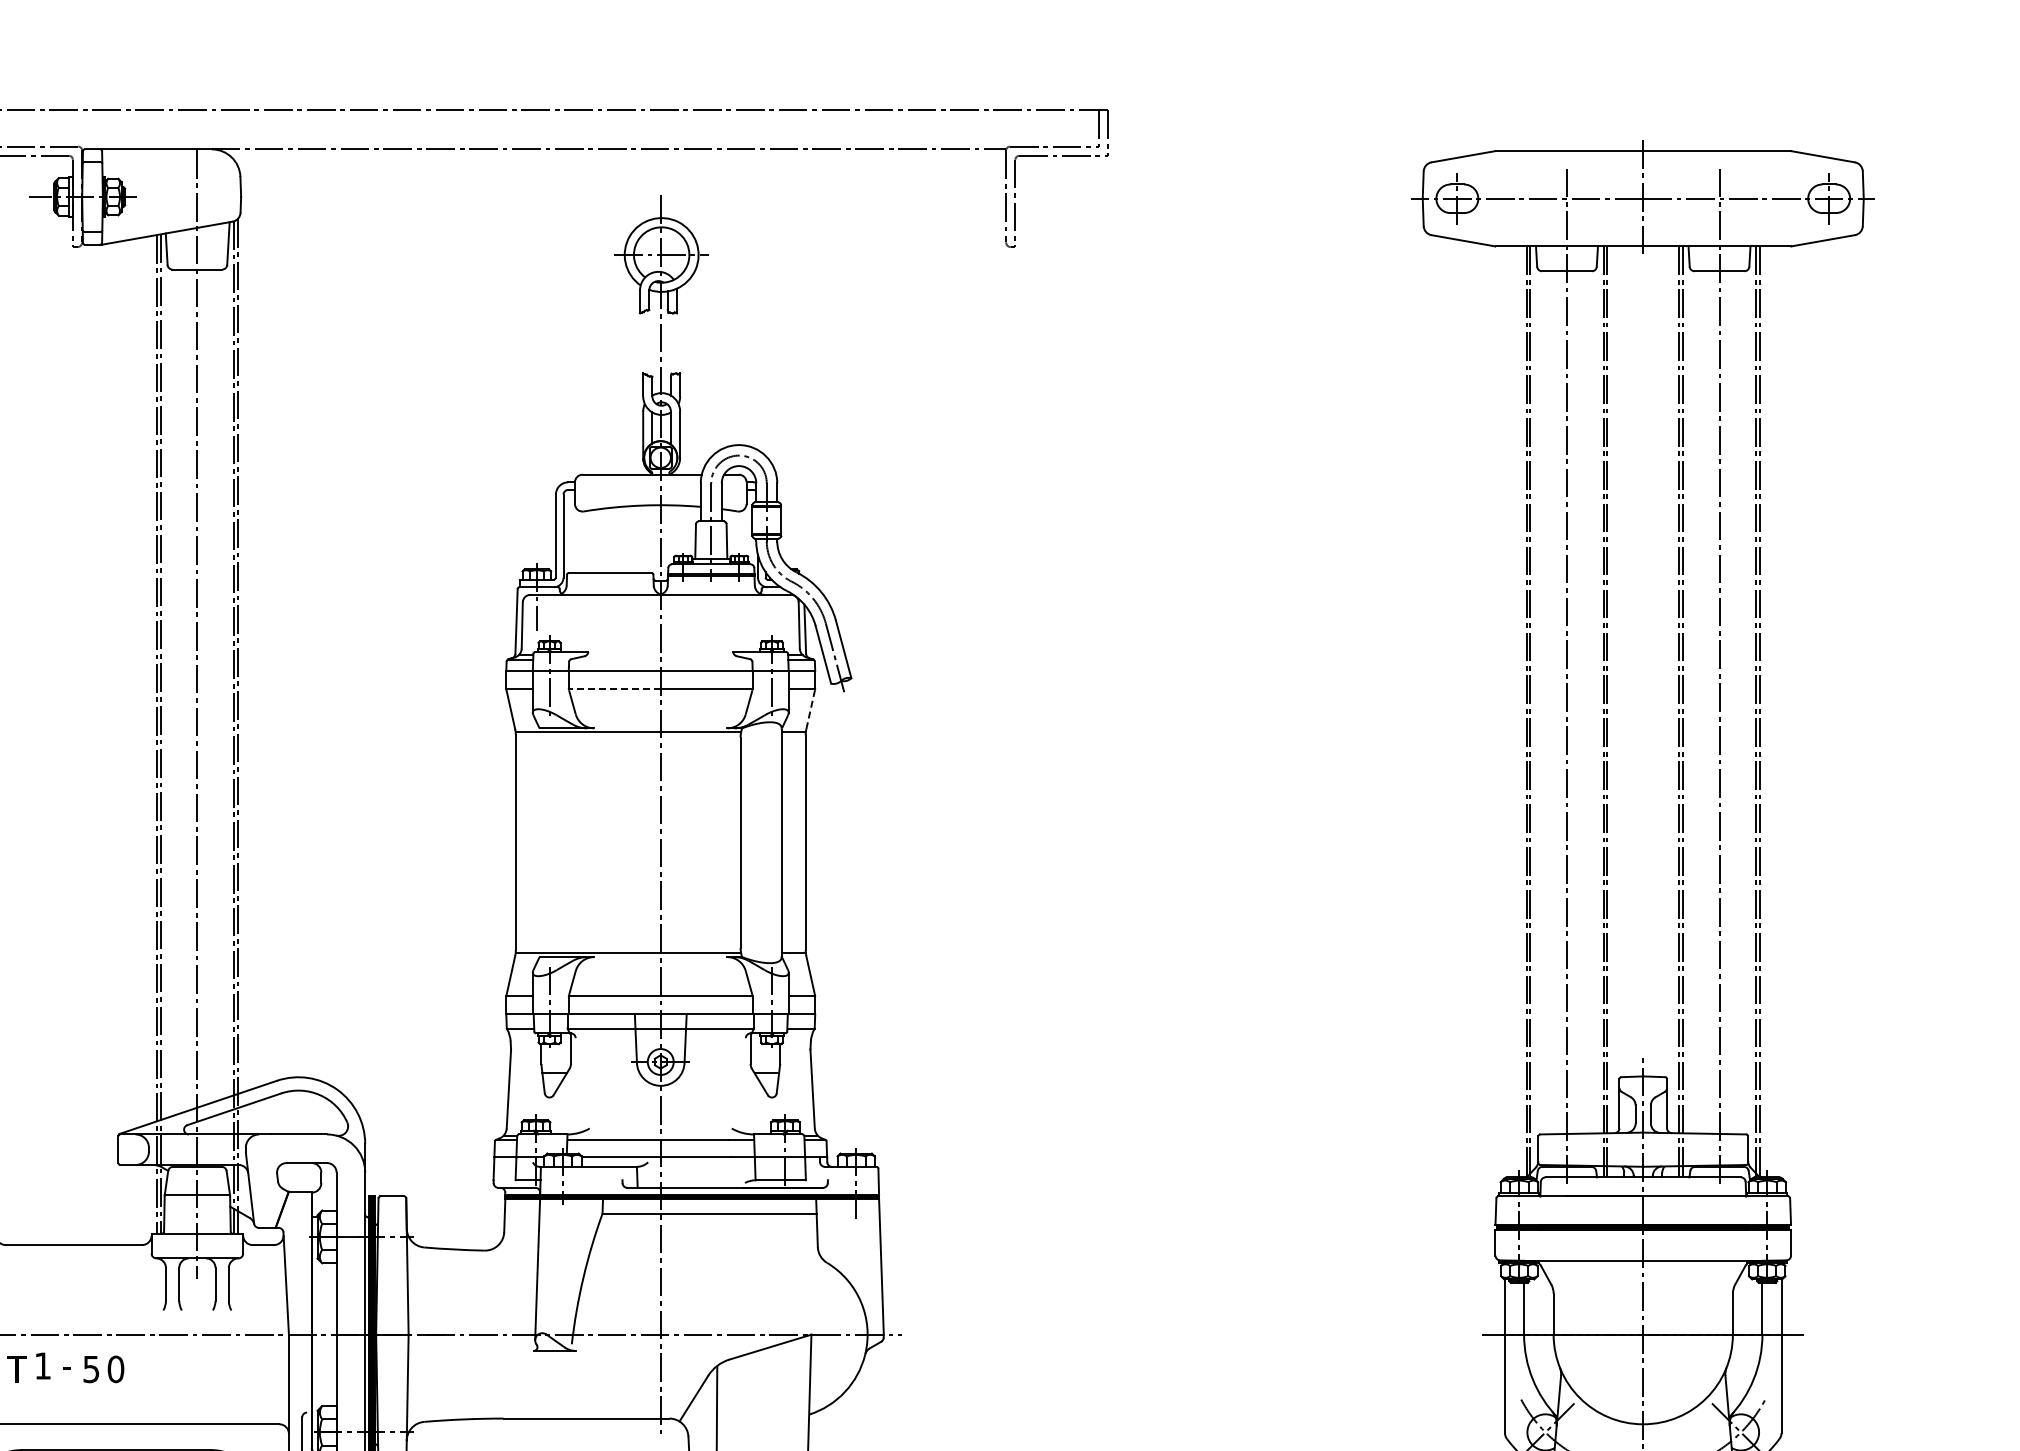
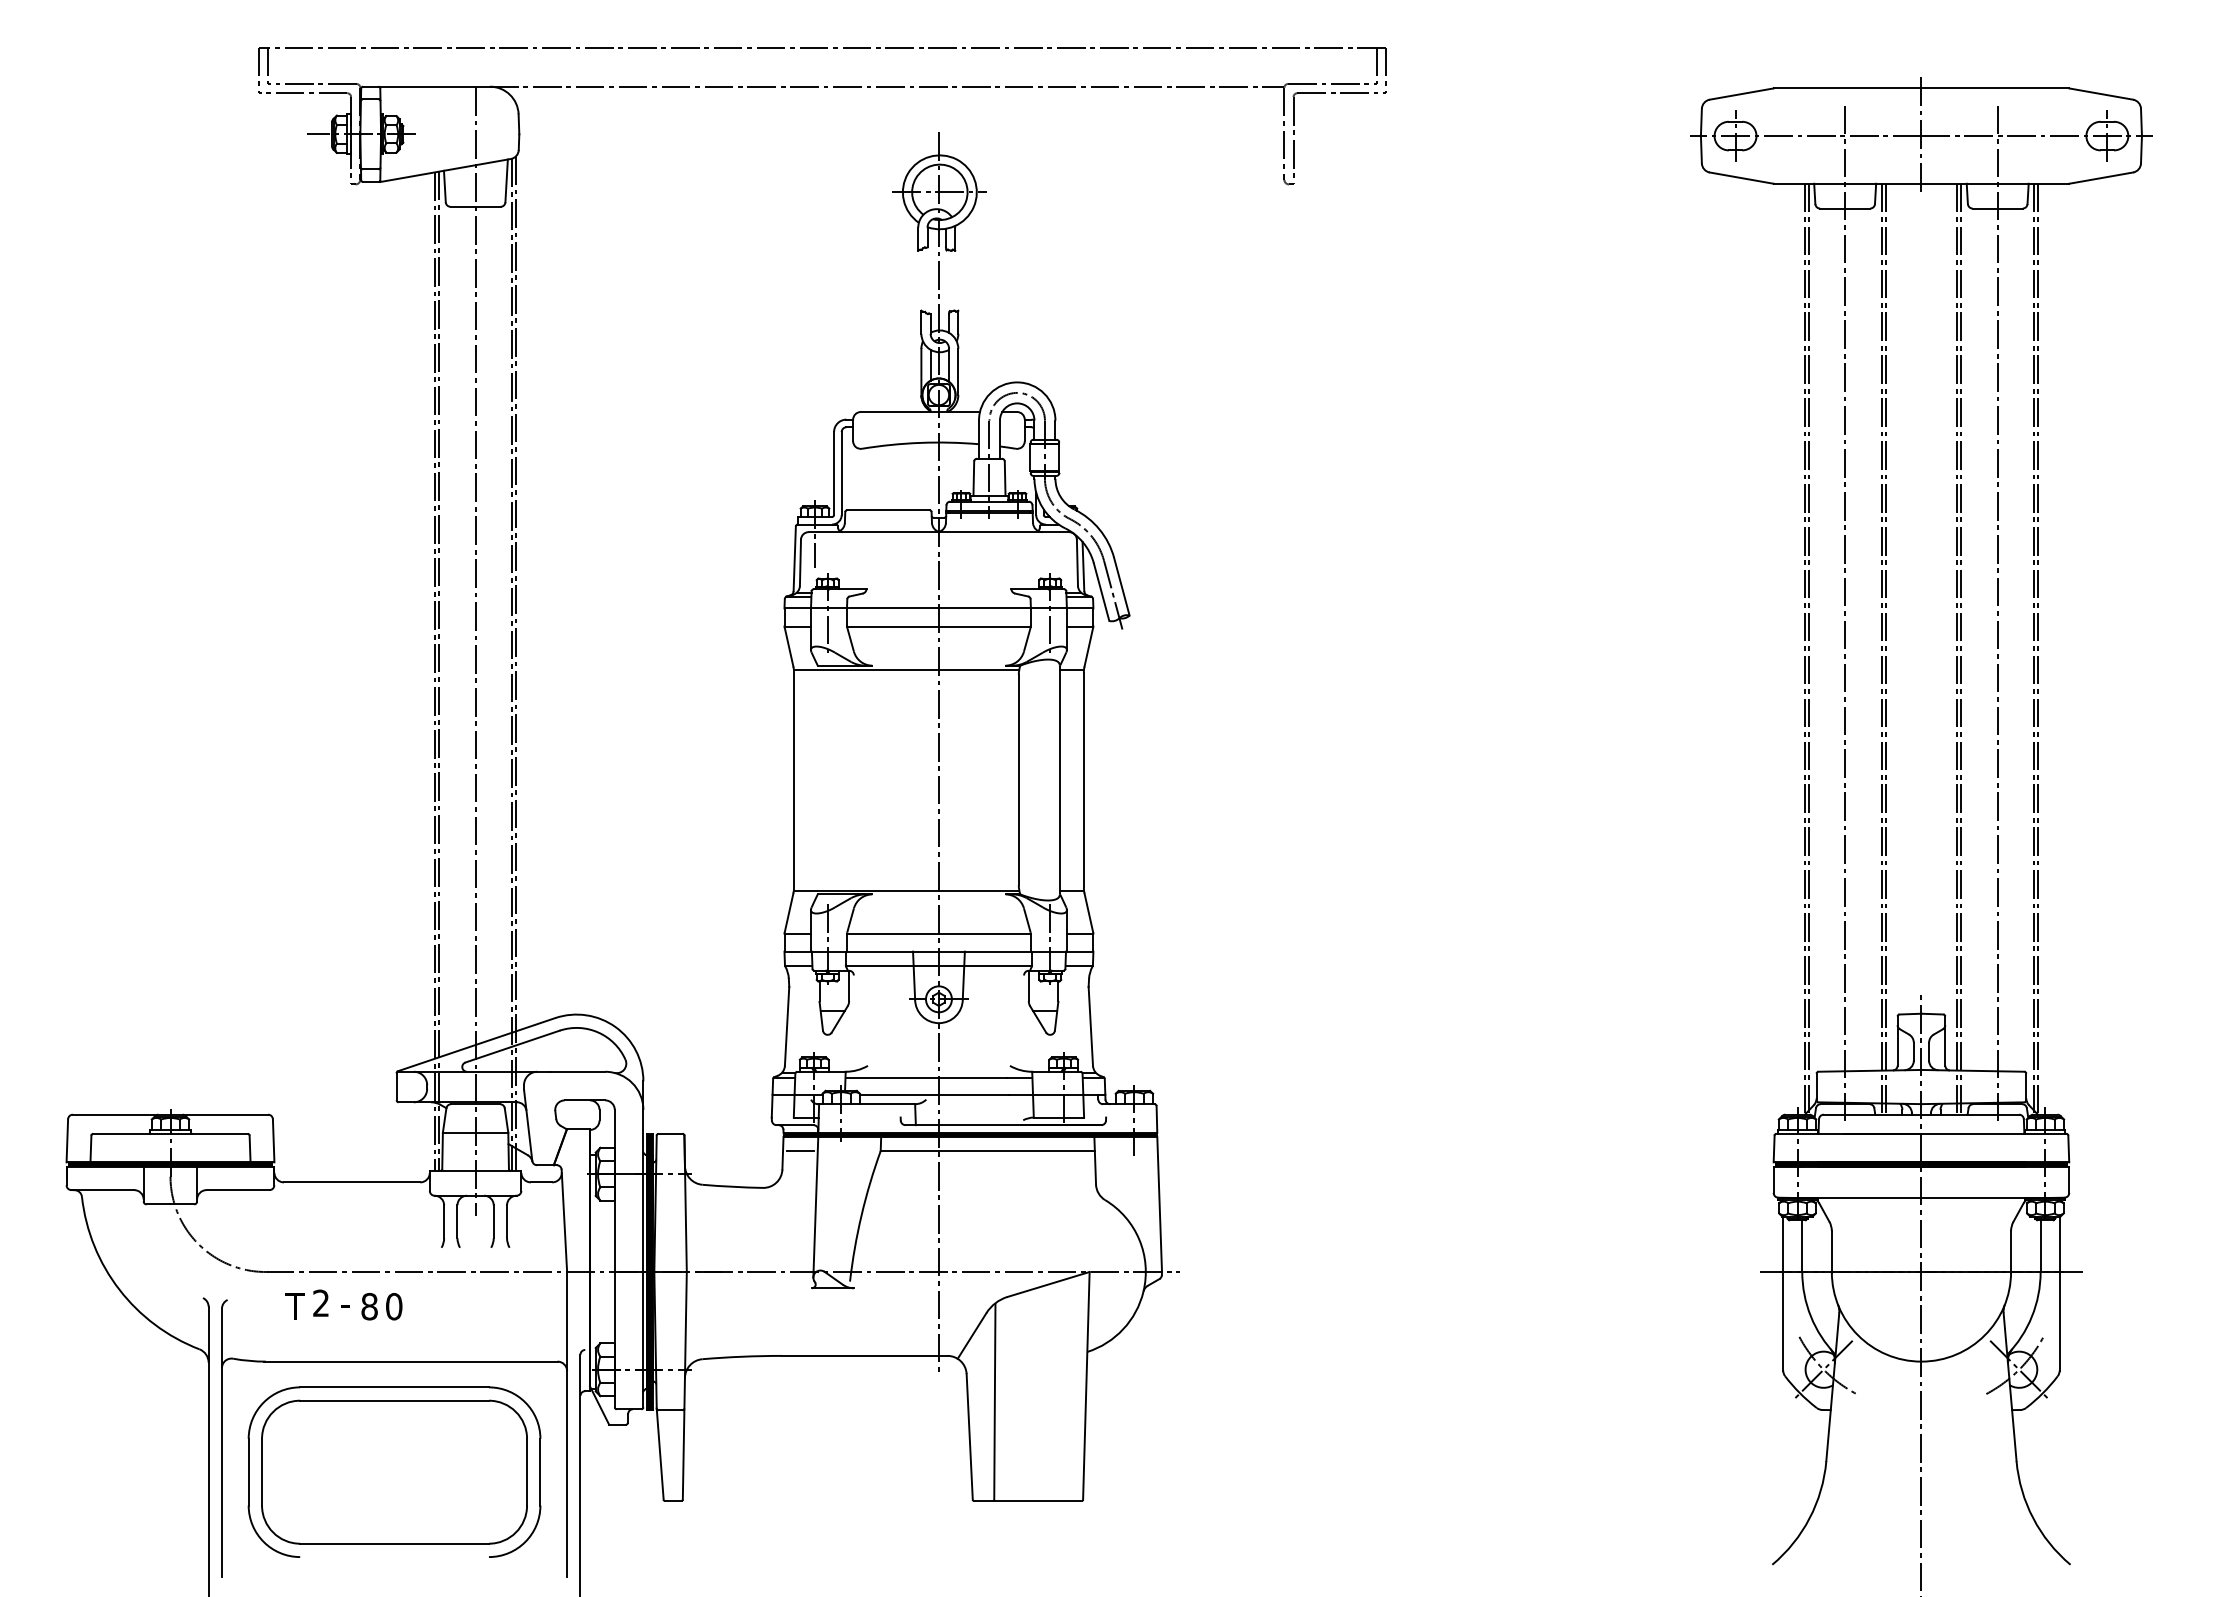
line: (615, 689) -> (893, 626), dashed -> solid
line: (810, 710) -> (1088, 647), dashed -> solid
line: (521, 1214) -> (799, 1151), added
text: (42, 1365) -> (320, 1302), 1 -> 2
text: (91, 1369) -> (369, 1306), 5 -> 8

